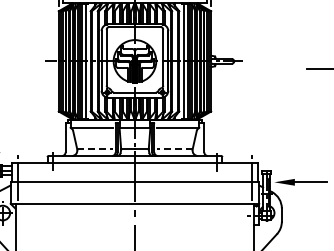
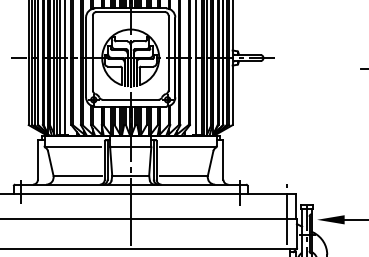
line: (95, 149) -> (77, 175), dashed -> solid
line: (174, 149) -> (183, 175), dashed -> solid

